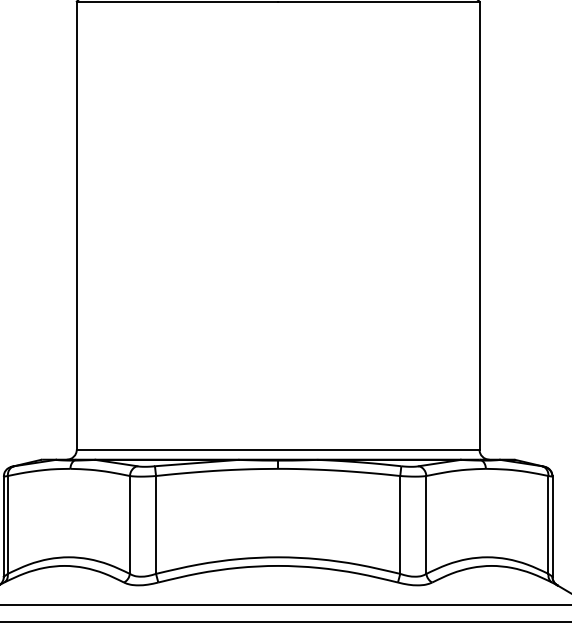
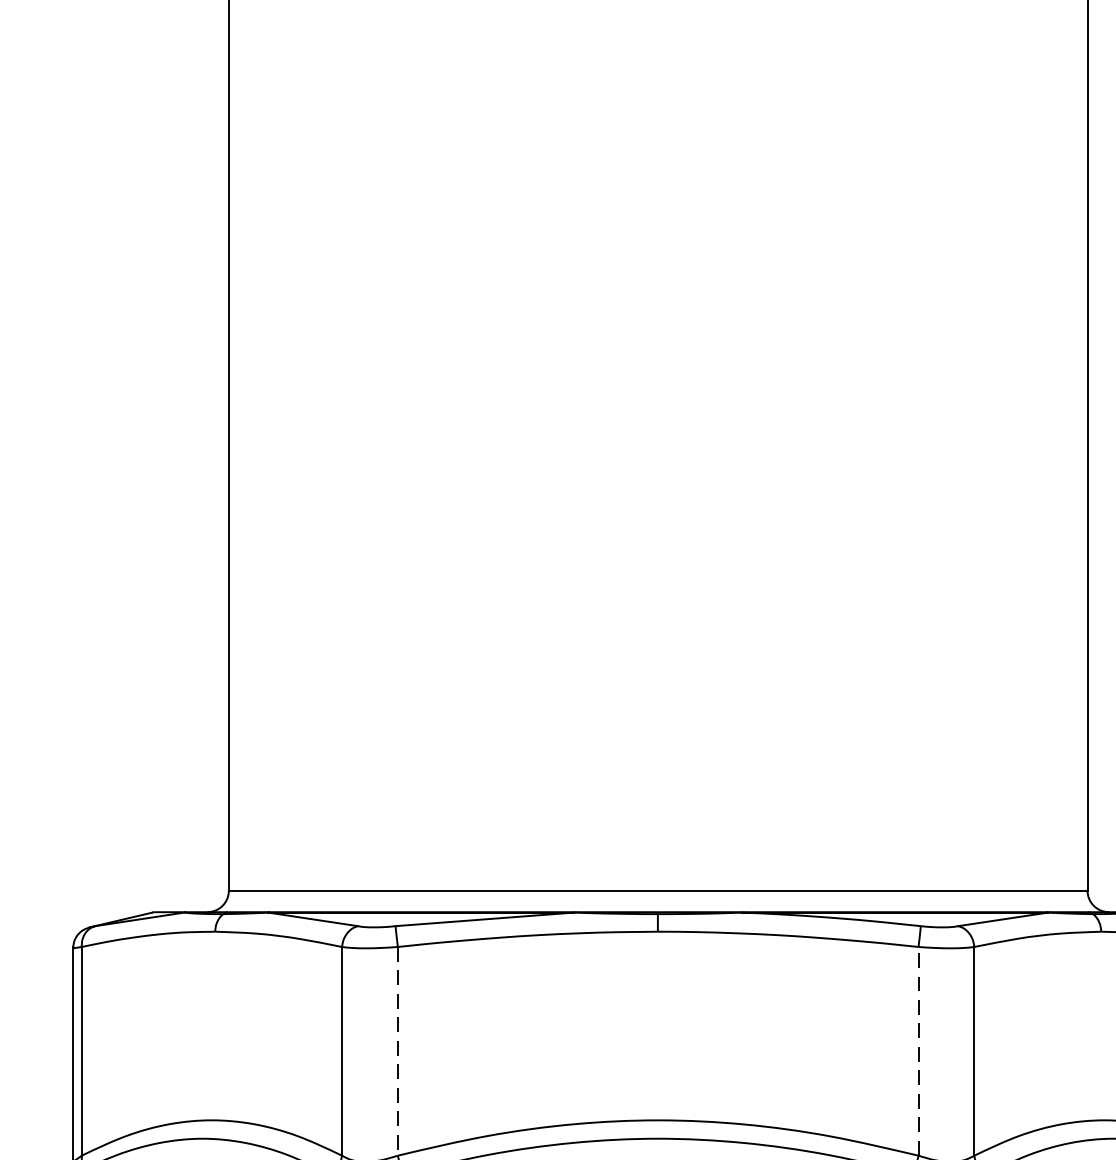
line: (156, 524) -> (398, 1050), solid -> dashed
line: (400, 524) -> (919, 1050), solid -> dashed

